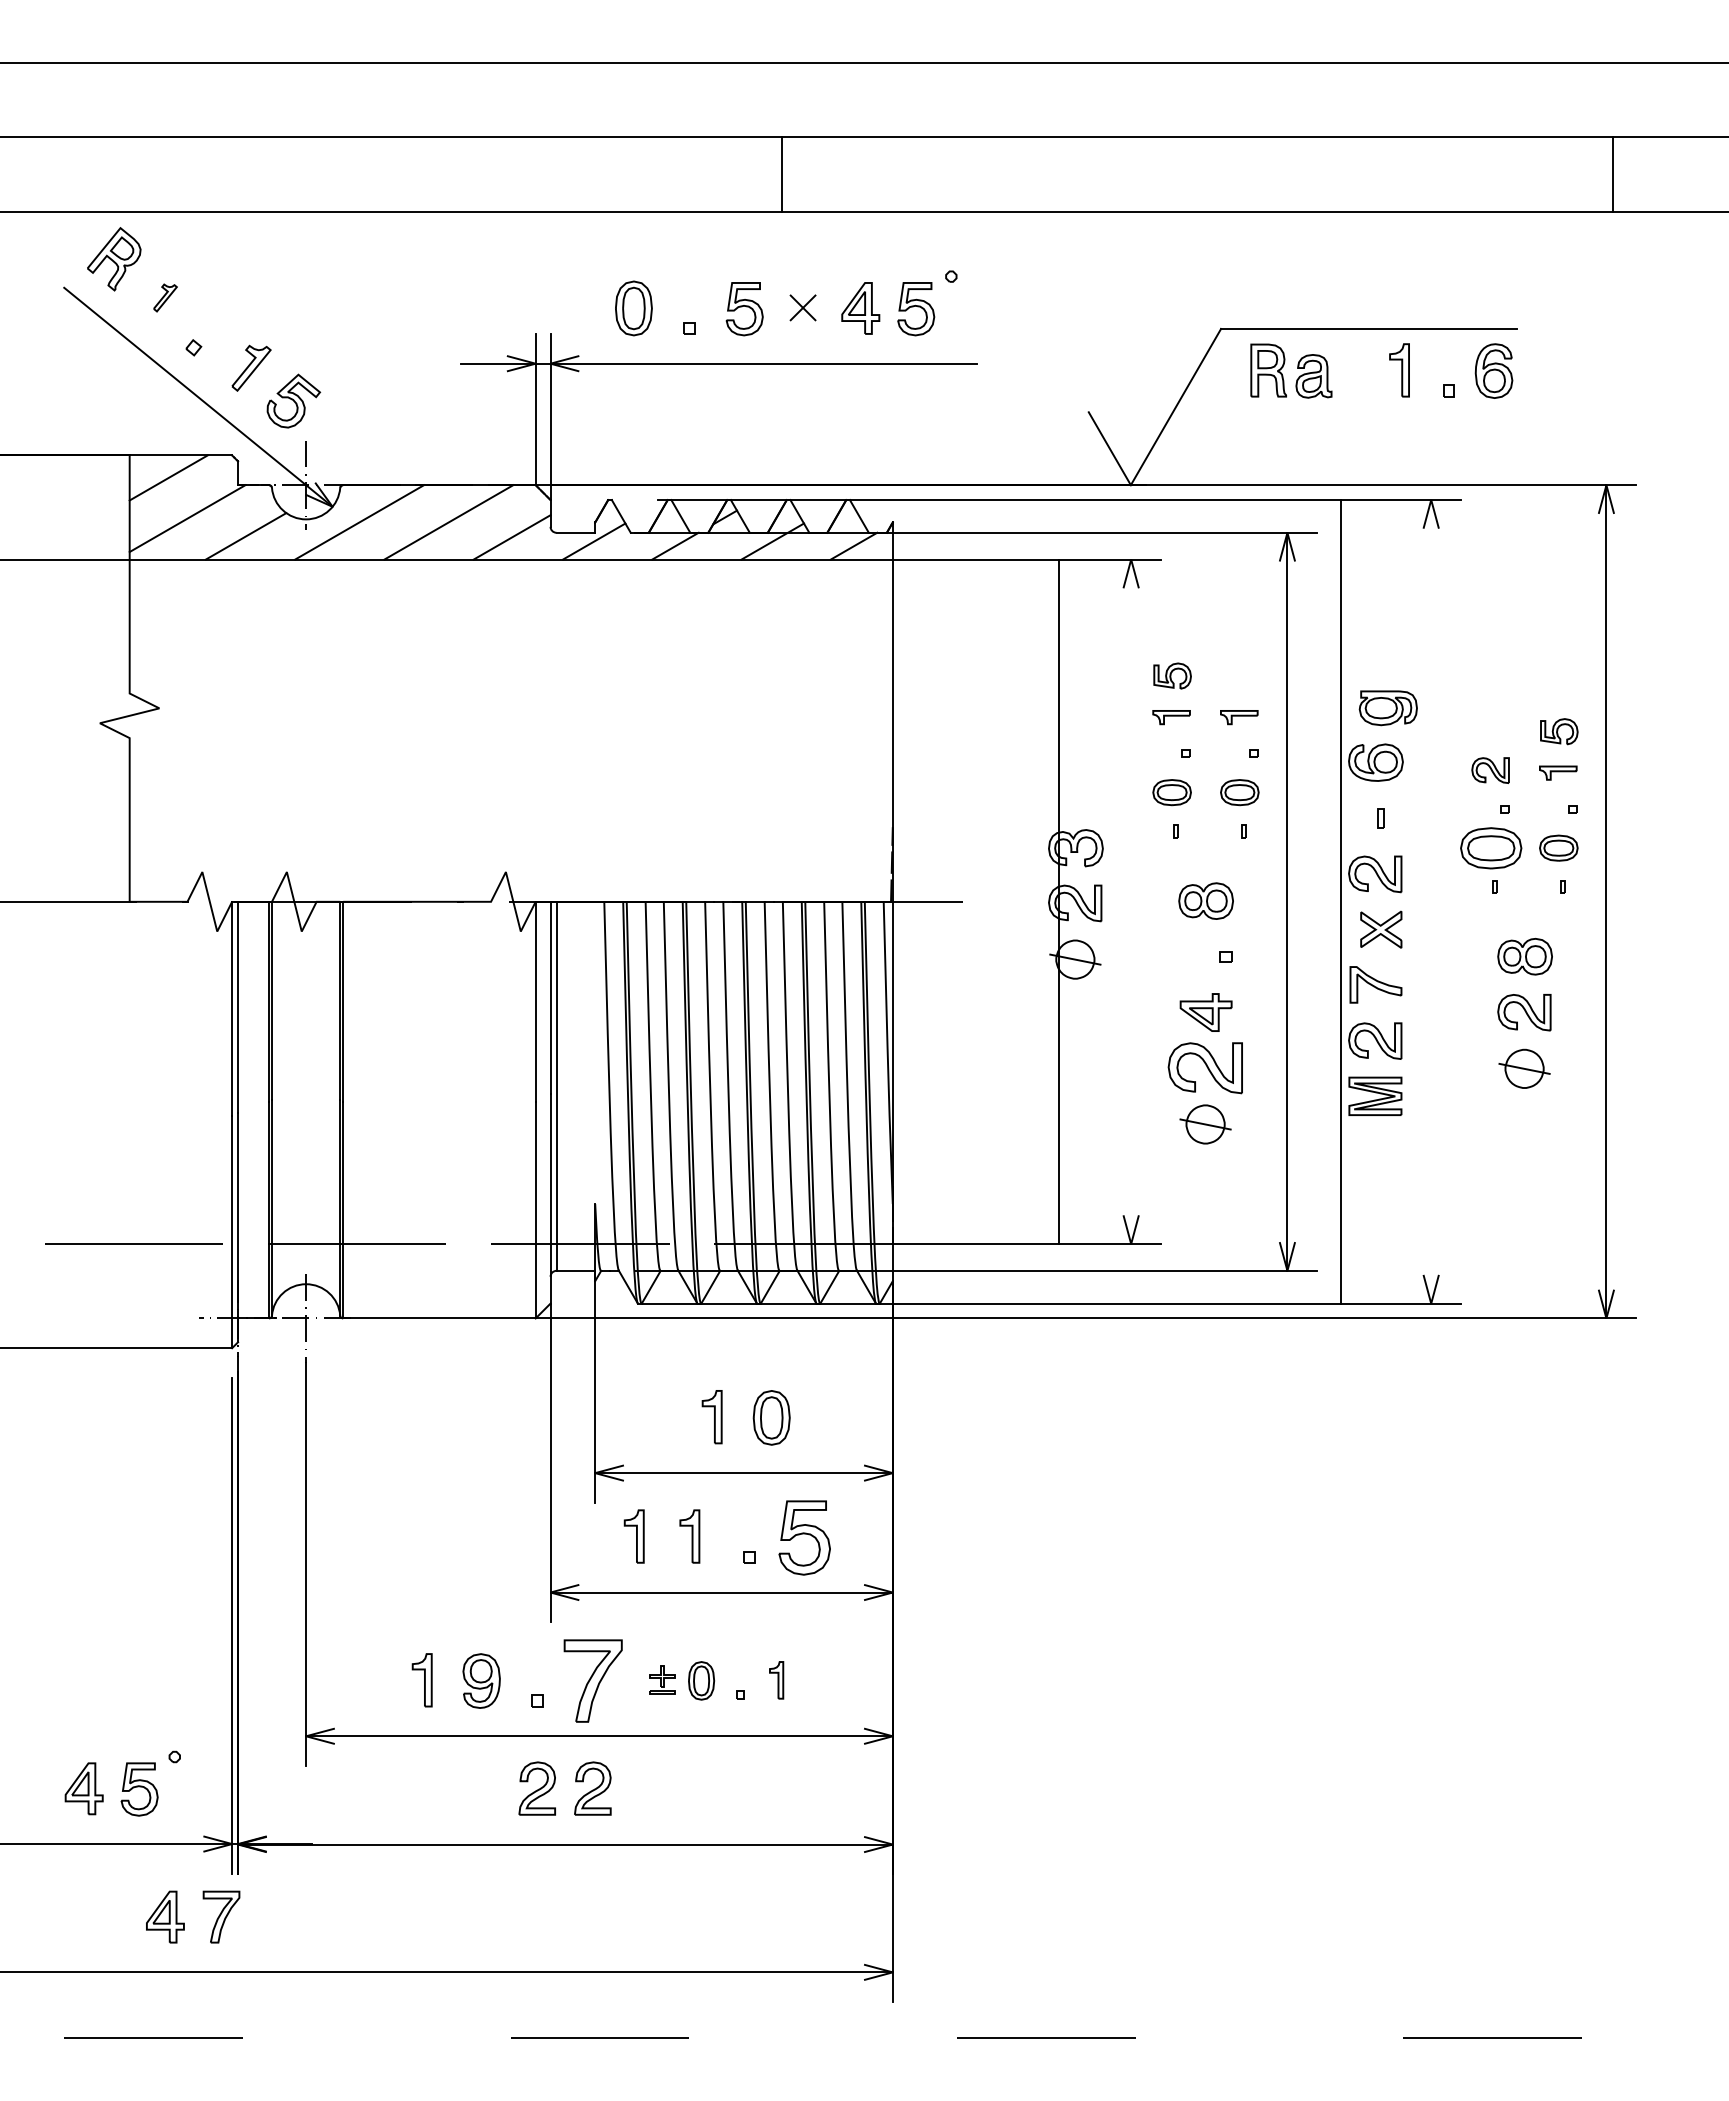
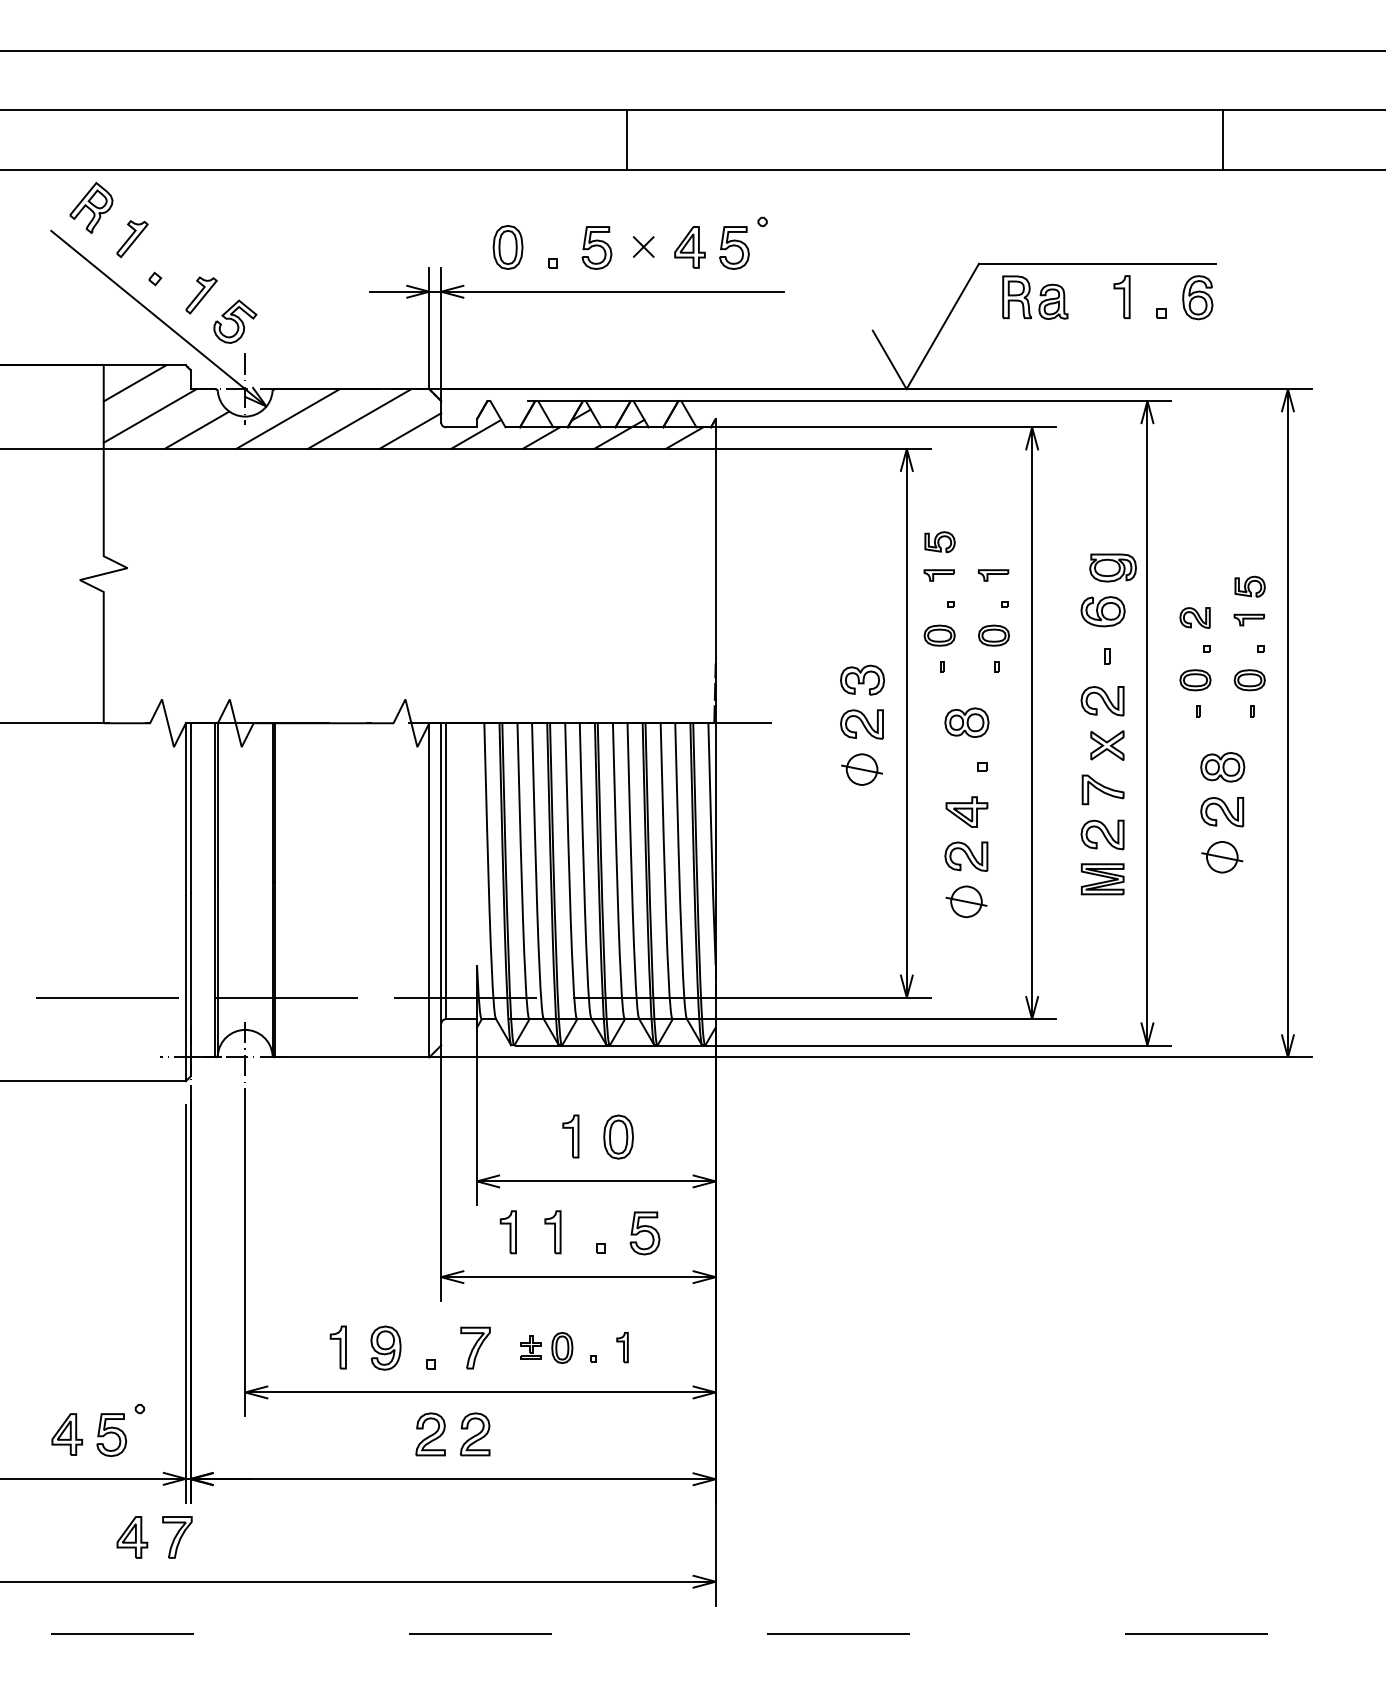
line: (1612, 174) -> (1223, 140), moved
part: (165, 297) -> (132, 238), size x1.67
part: (1490, 847) -> (1194, 679), size x0.62
line: (1059, 901) -> (907, 723), moved
line: (1341, 901) -> (1147, 723), moved
part: (1205, 1068) -> (966, 856), size x0.71
part: (804, 1537) -> (644, 1233), size x0.71
part: (593, 1680) -> (475, 1347), size x0.62

